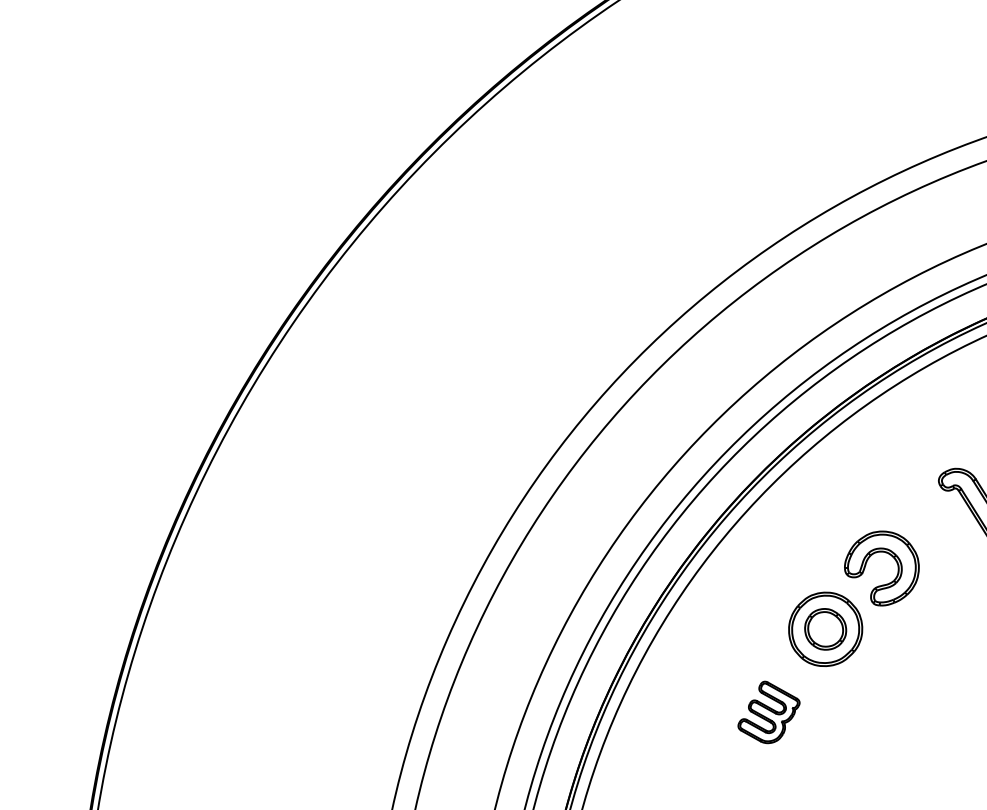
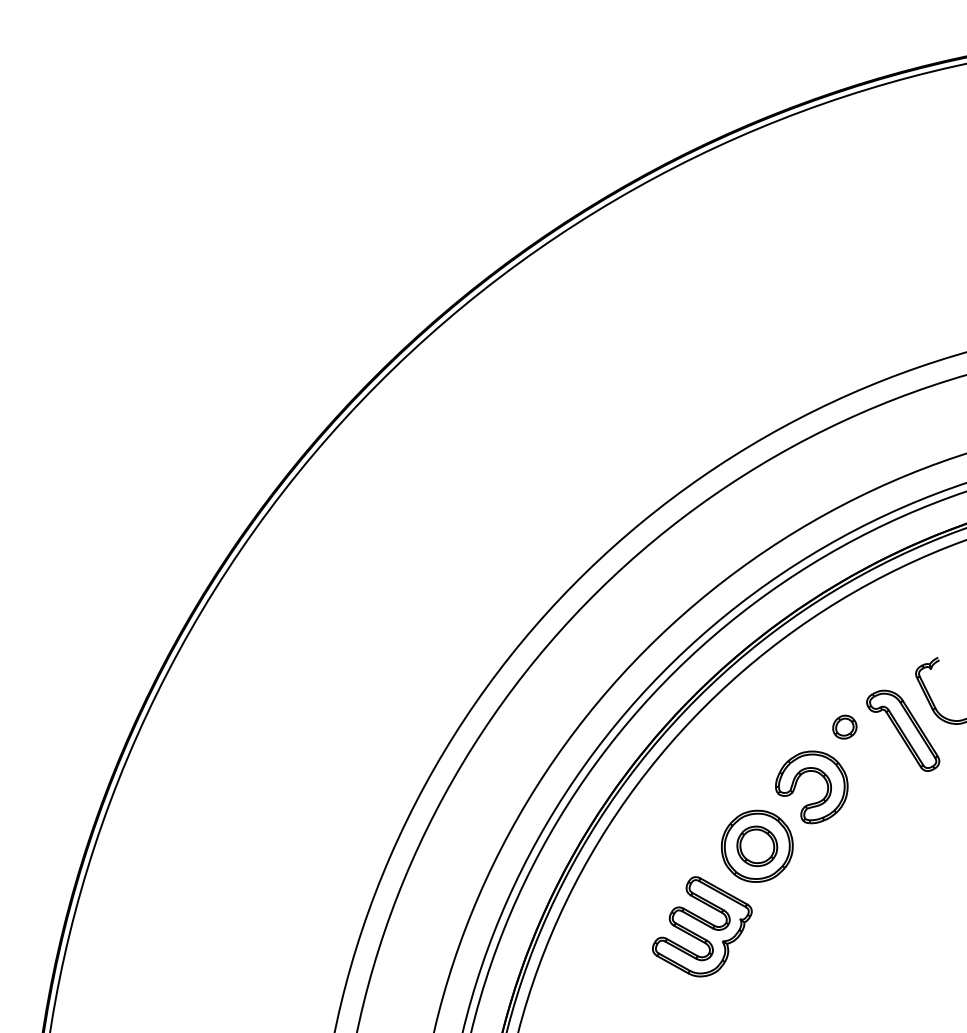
part: (915, 505) -> (844, 726), added
part: (769, 712) -> (702, 926), size x1.67

